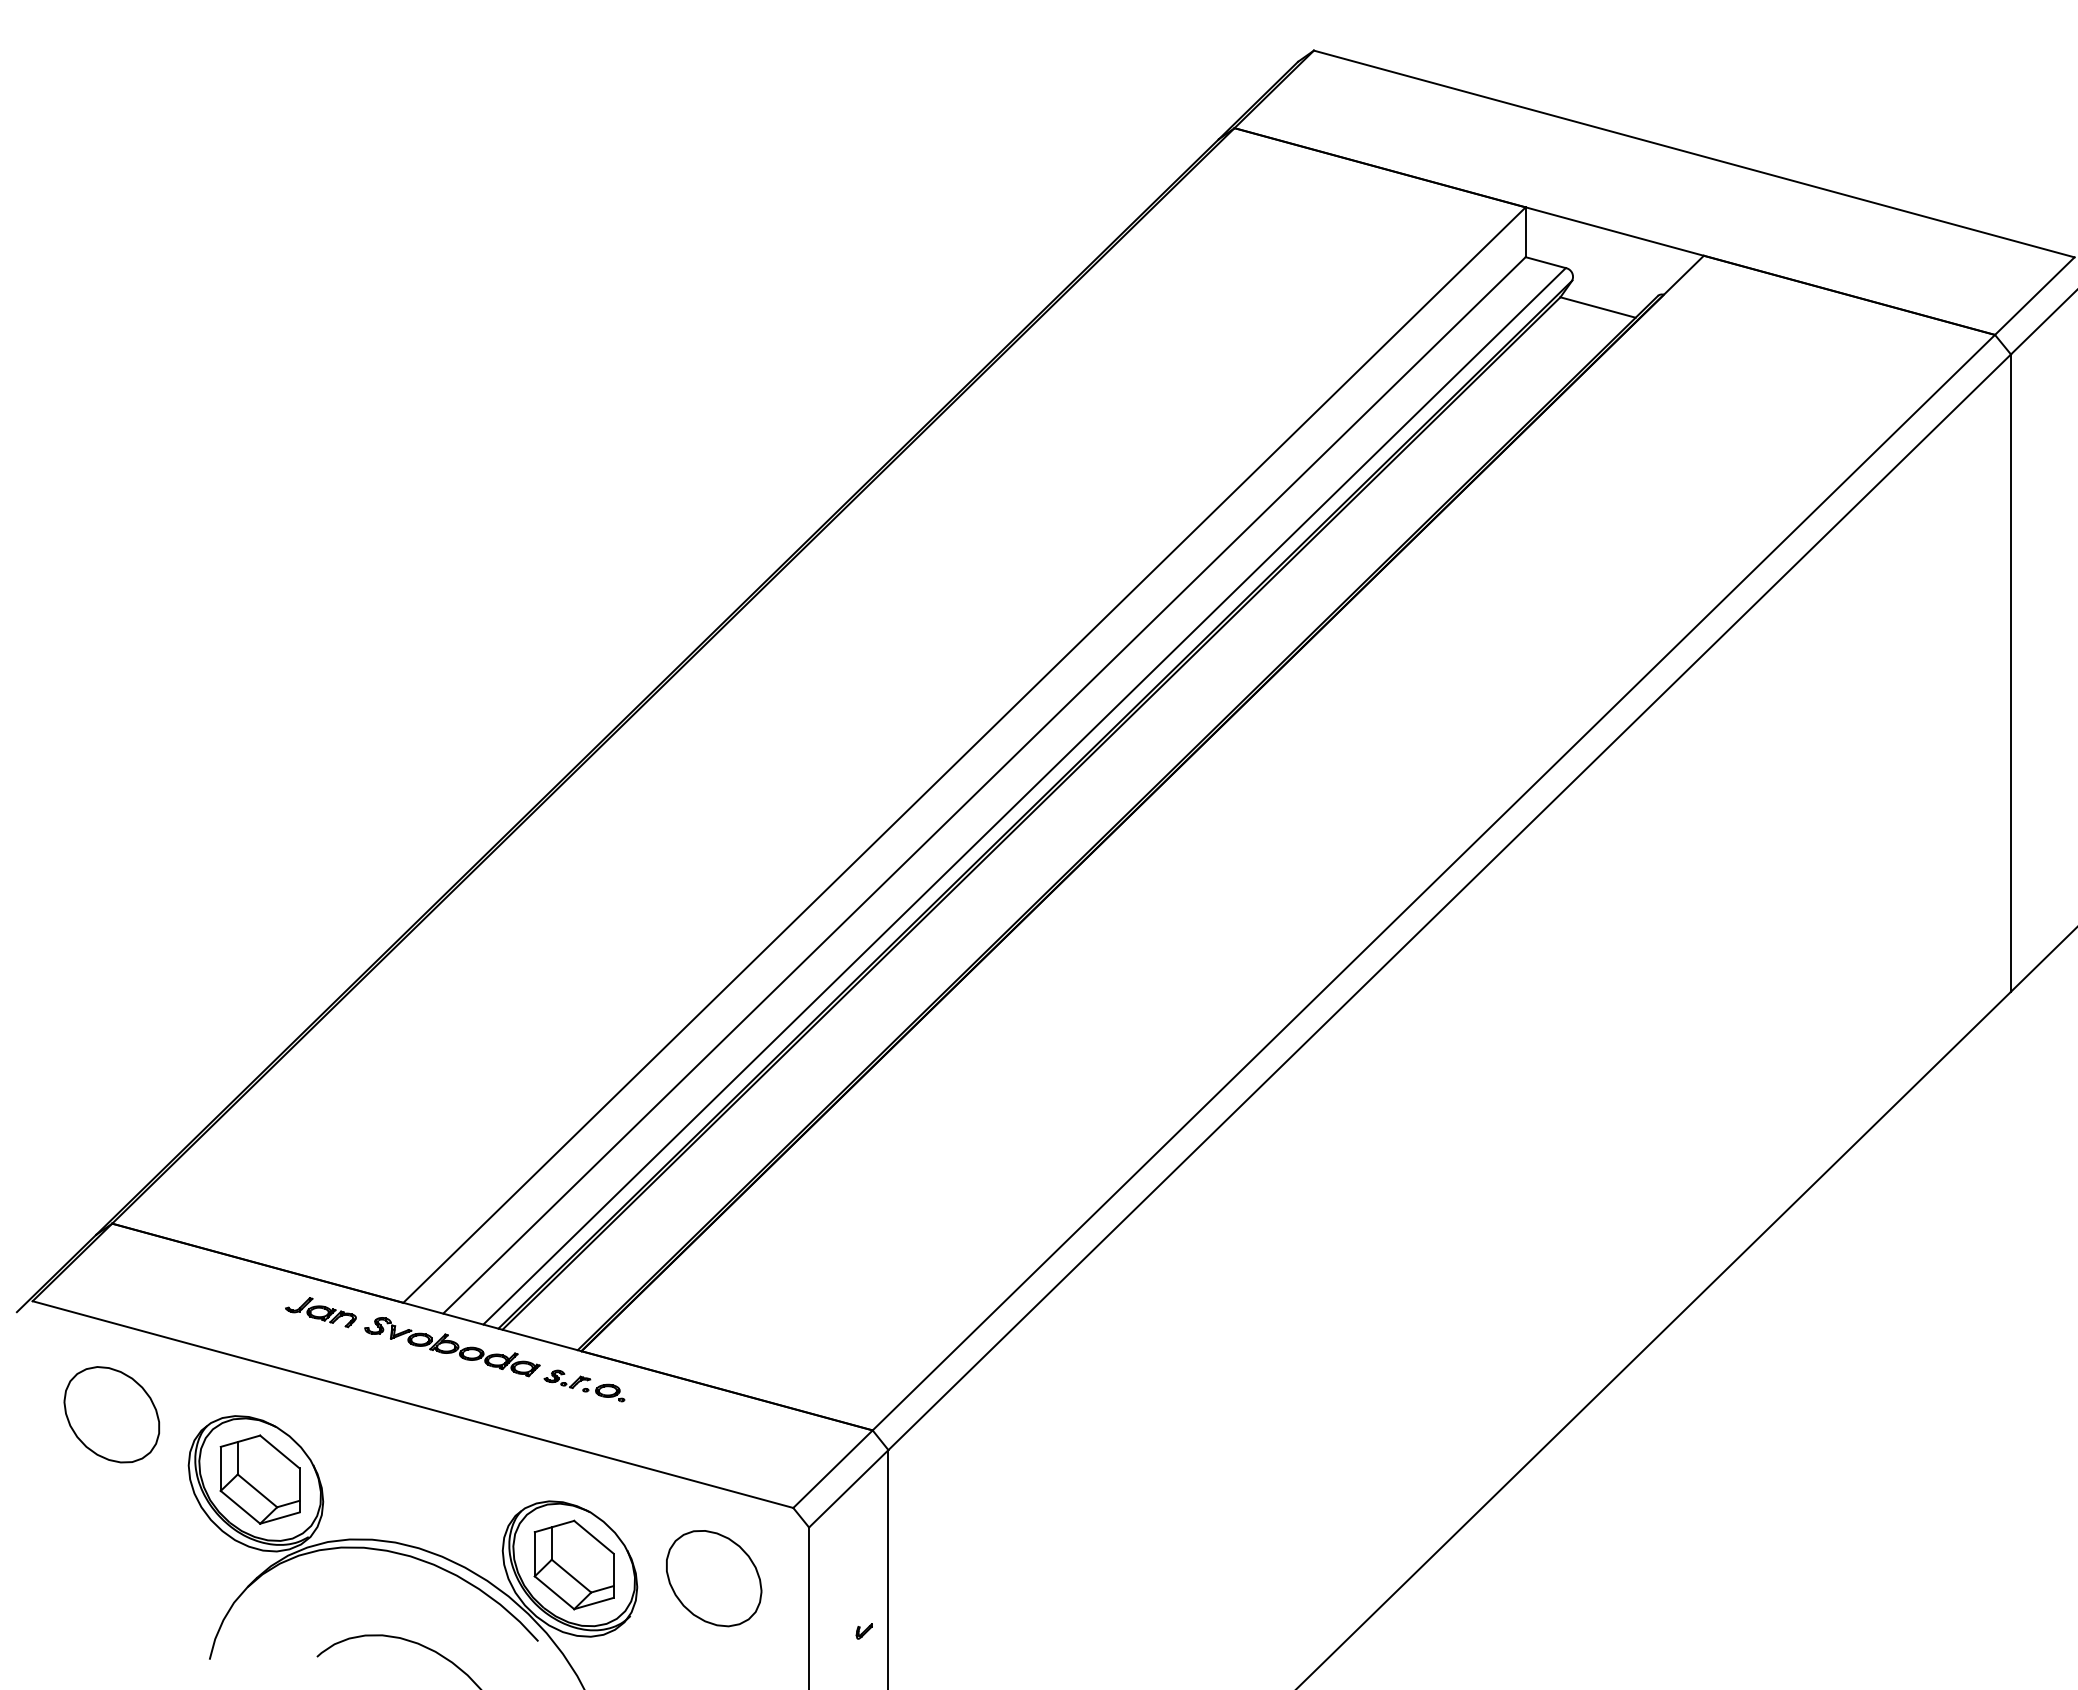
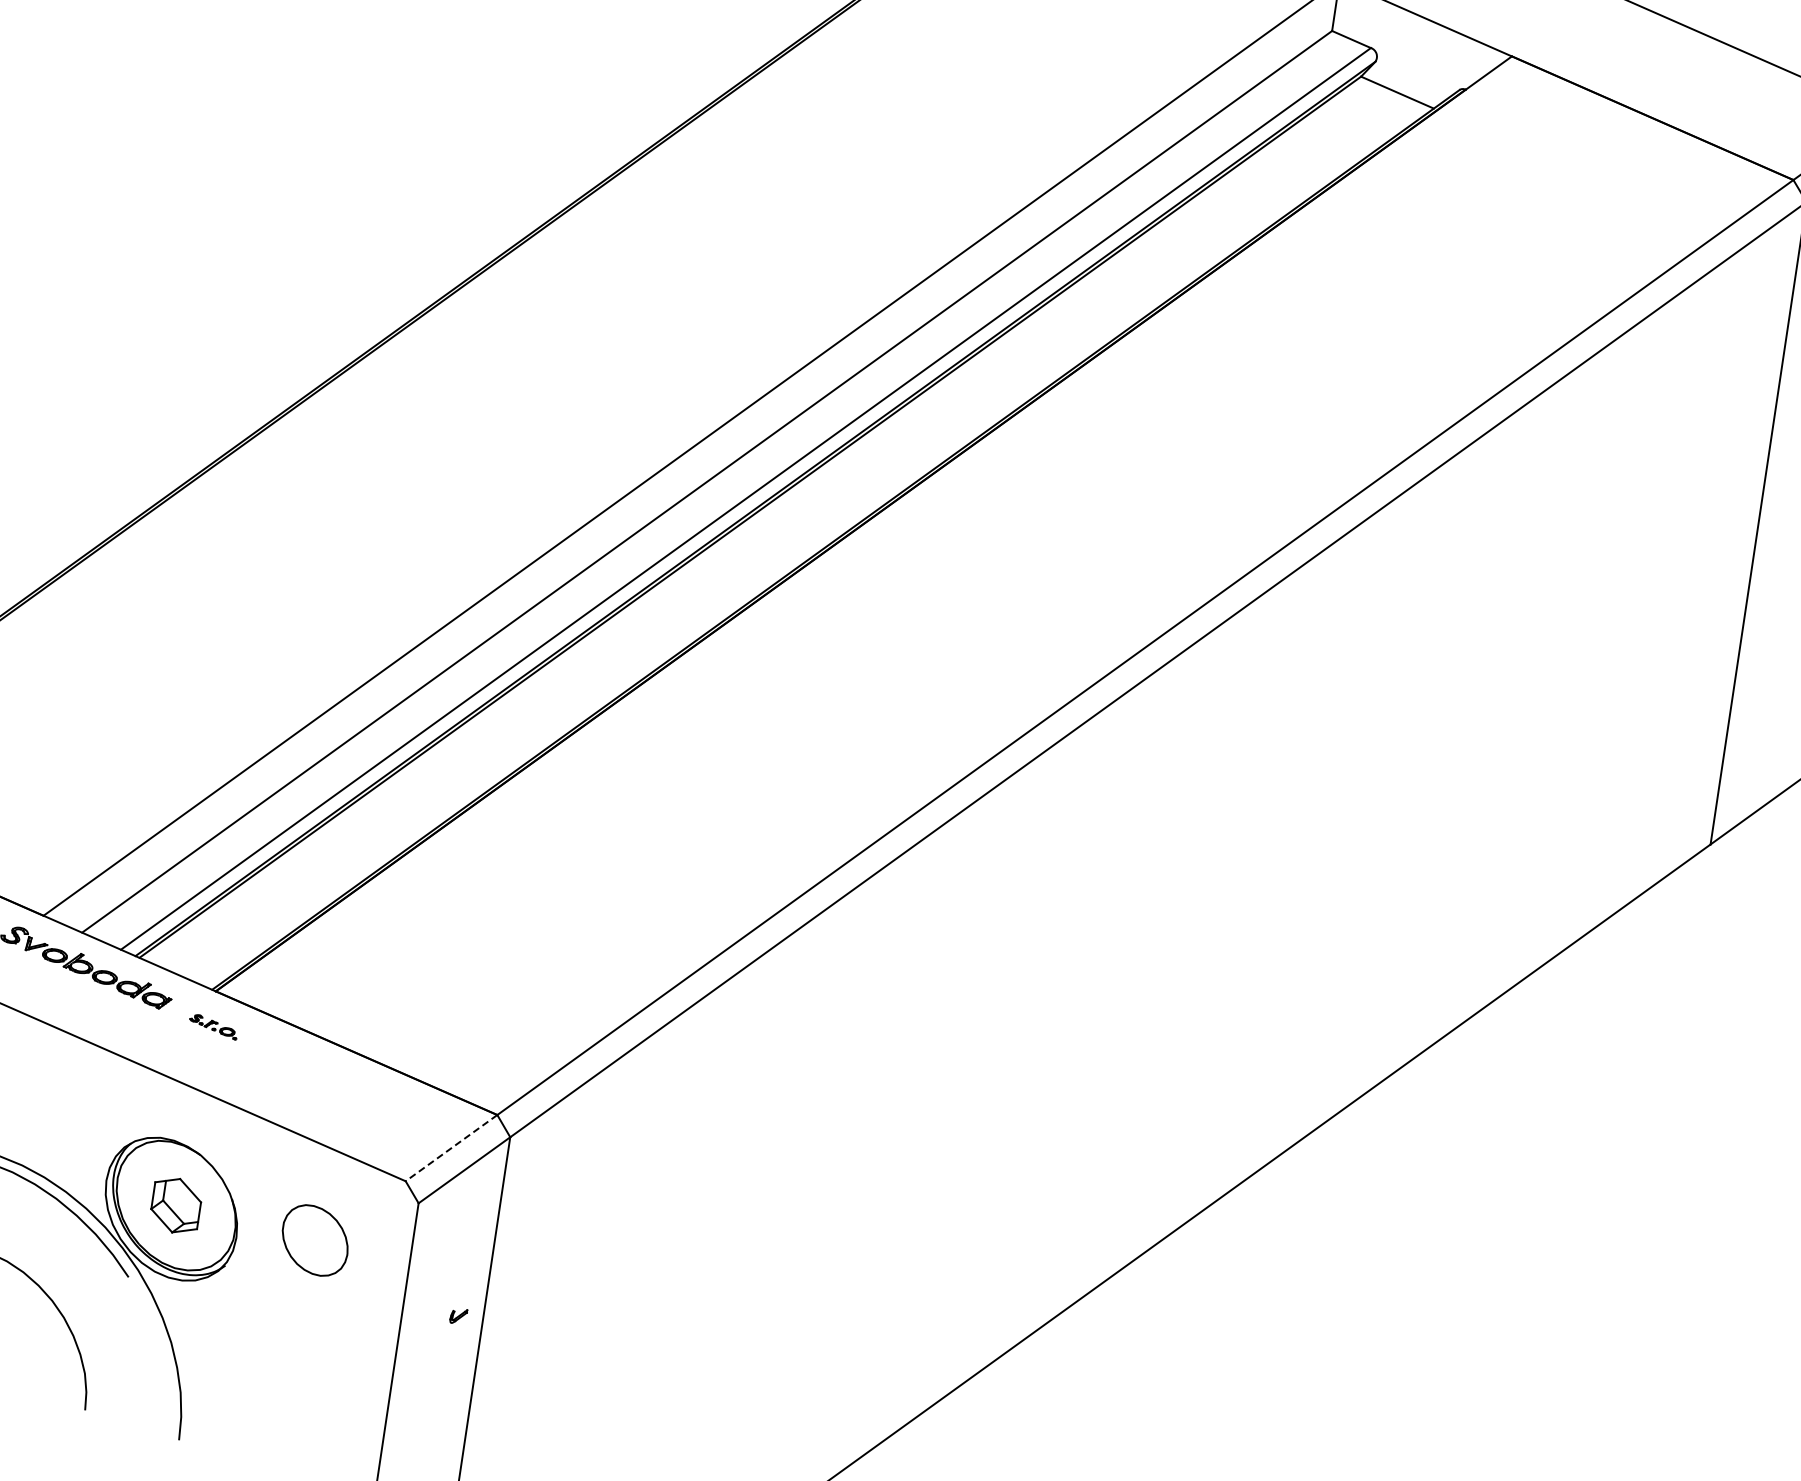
part: (584, 1385) -> (213, 1026), size x0.6
line: (832, 1469) -> (450, 1148), solid -> dashed
part: (573, 1564) -> (175, 1205), size x0.6
part: (714, 1578) -> (315, 1240), size x0.7

